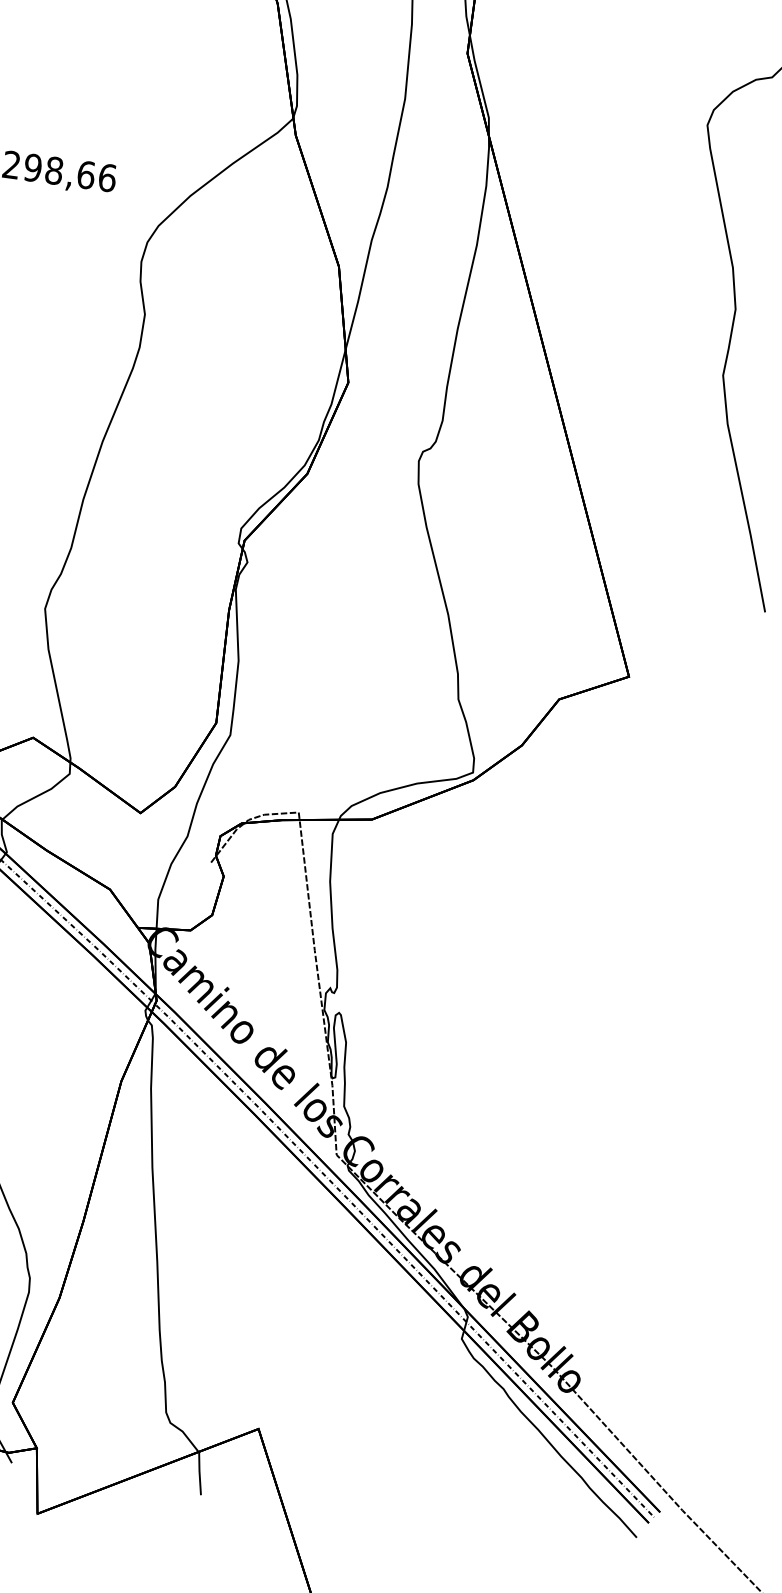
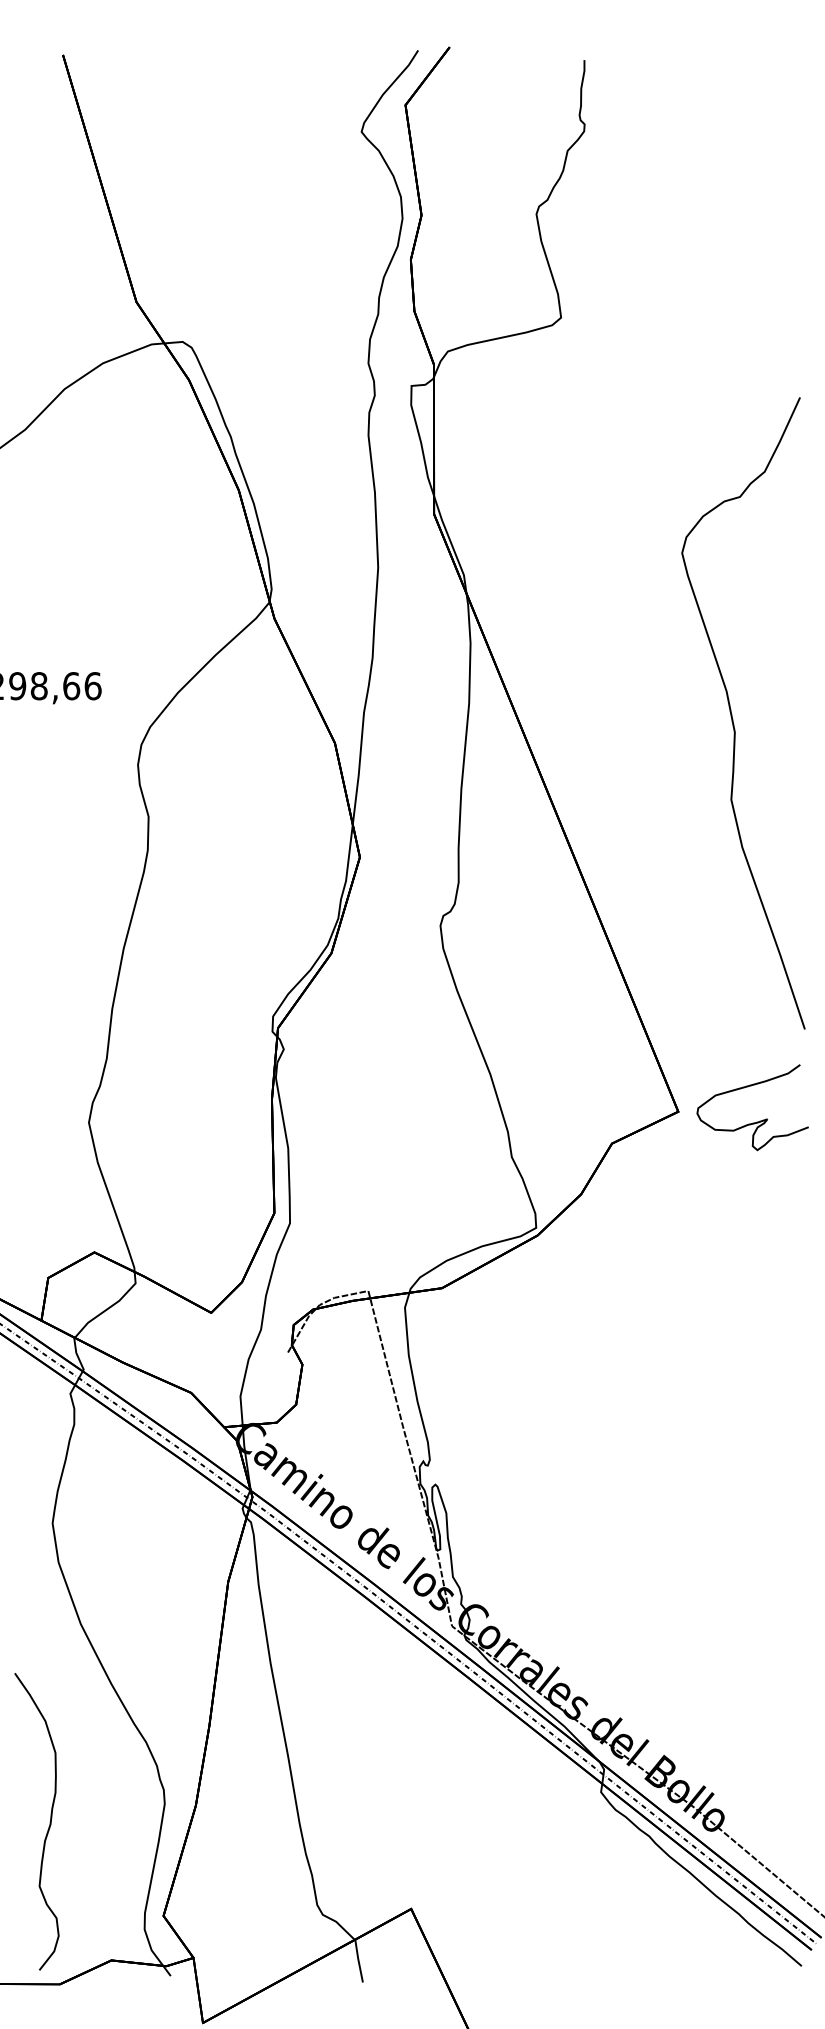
curve: (705, 696) -> (756, 1121), added

